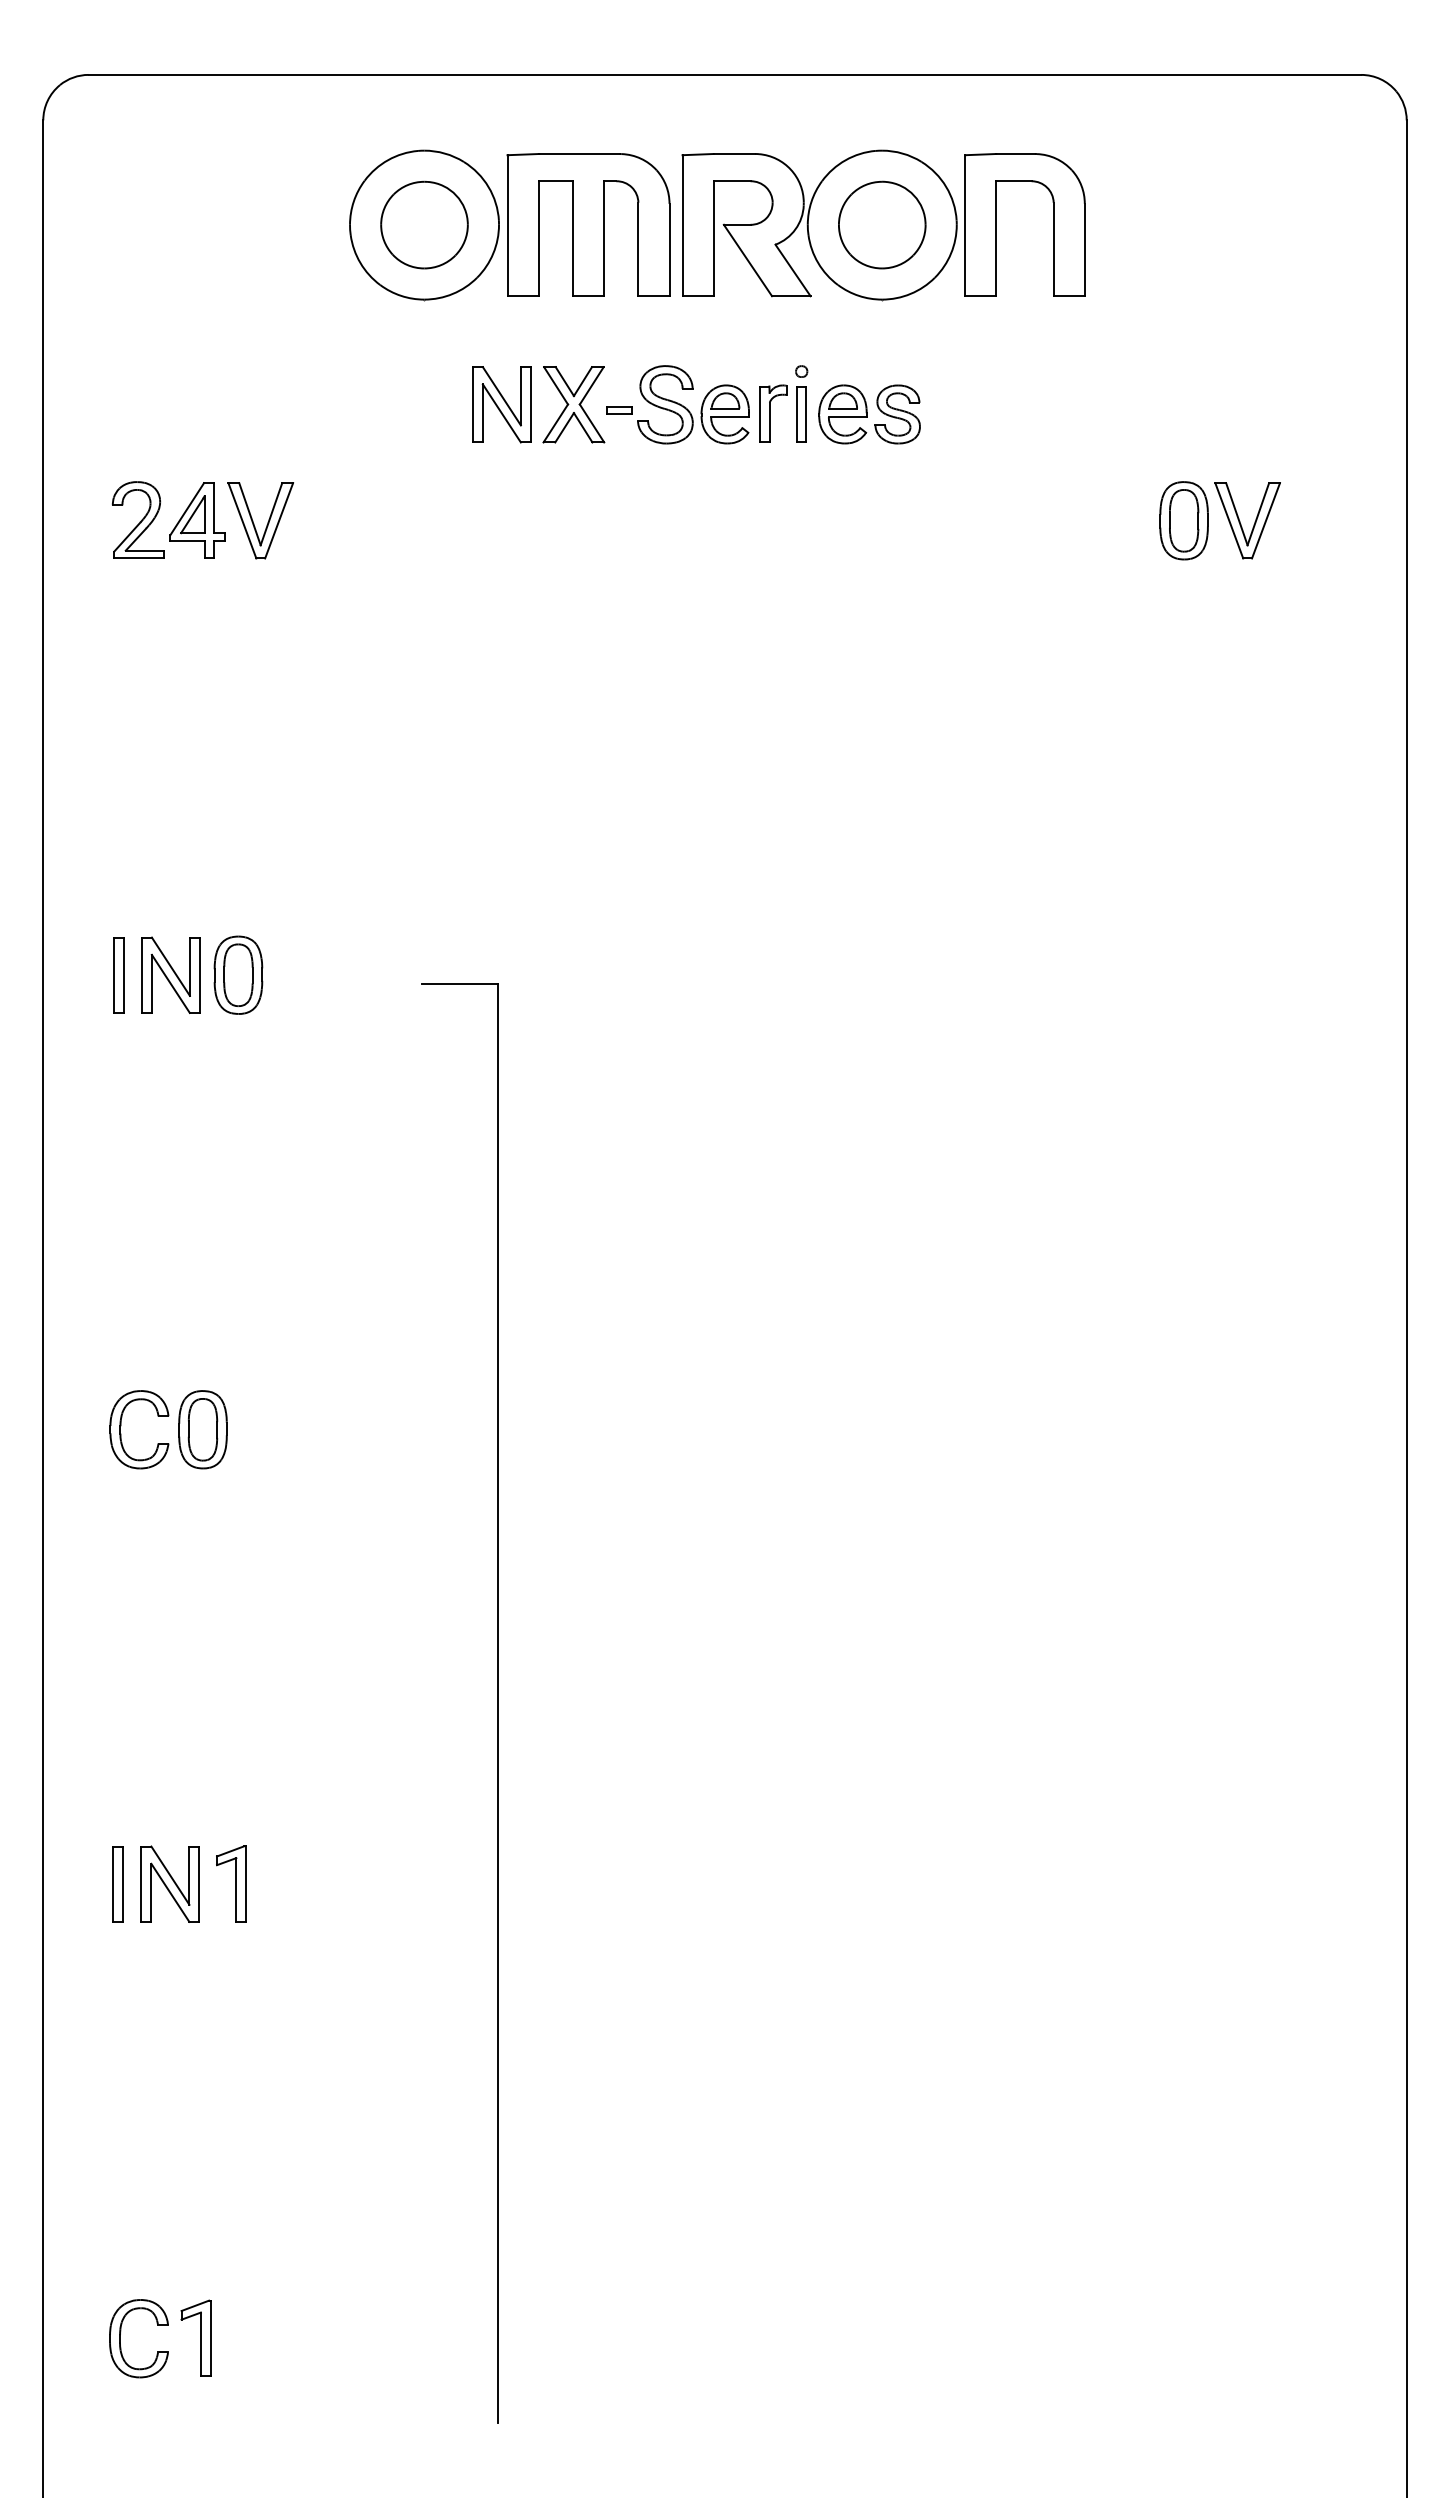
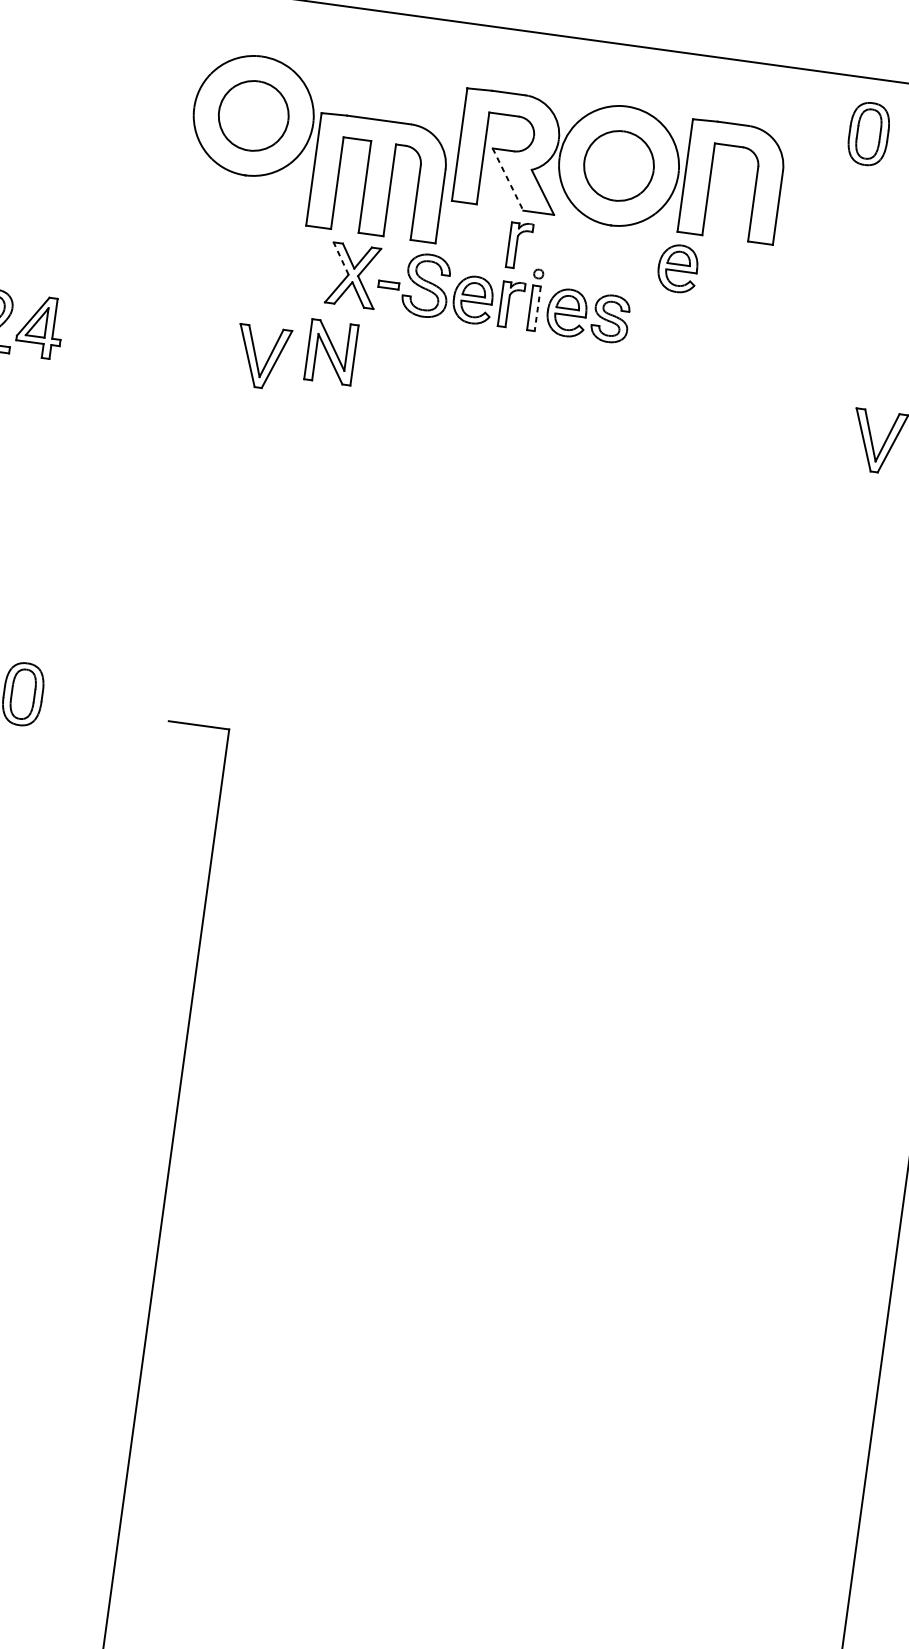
part: (588, 224) -> (378, 177), moved
line: (748, 260) -> (508, 179), solid -> dashed
part: (773, 339) -> (519, 245), added
part: (971, 341) -> (677, 268), added
line: (555, 385) -> (340, 258), solid -> dashed
part: (501, 404) -> (331, 352), moved
line: (806, 414) -> (537, 308), solid -> dashed
part: (1183, 520) -> (868, 133), moved
part: (254, 523) -> (257, 358), moved

